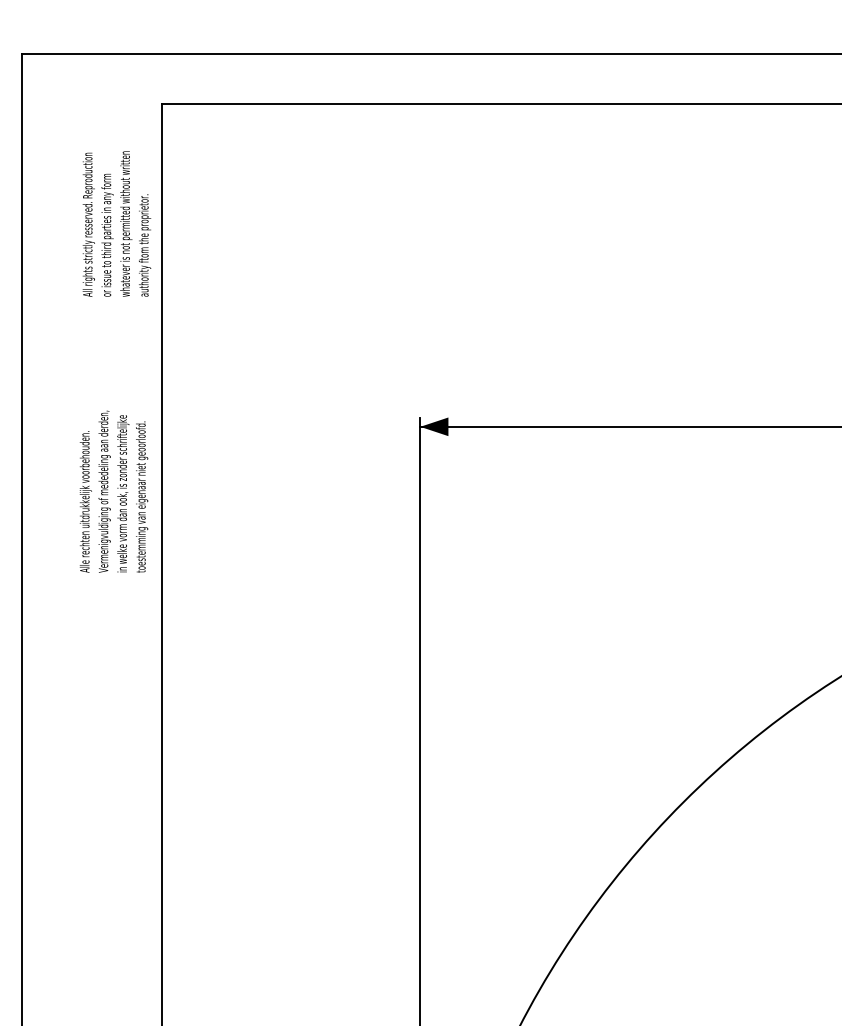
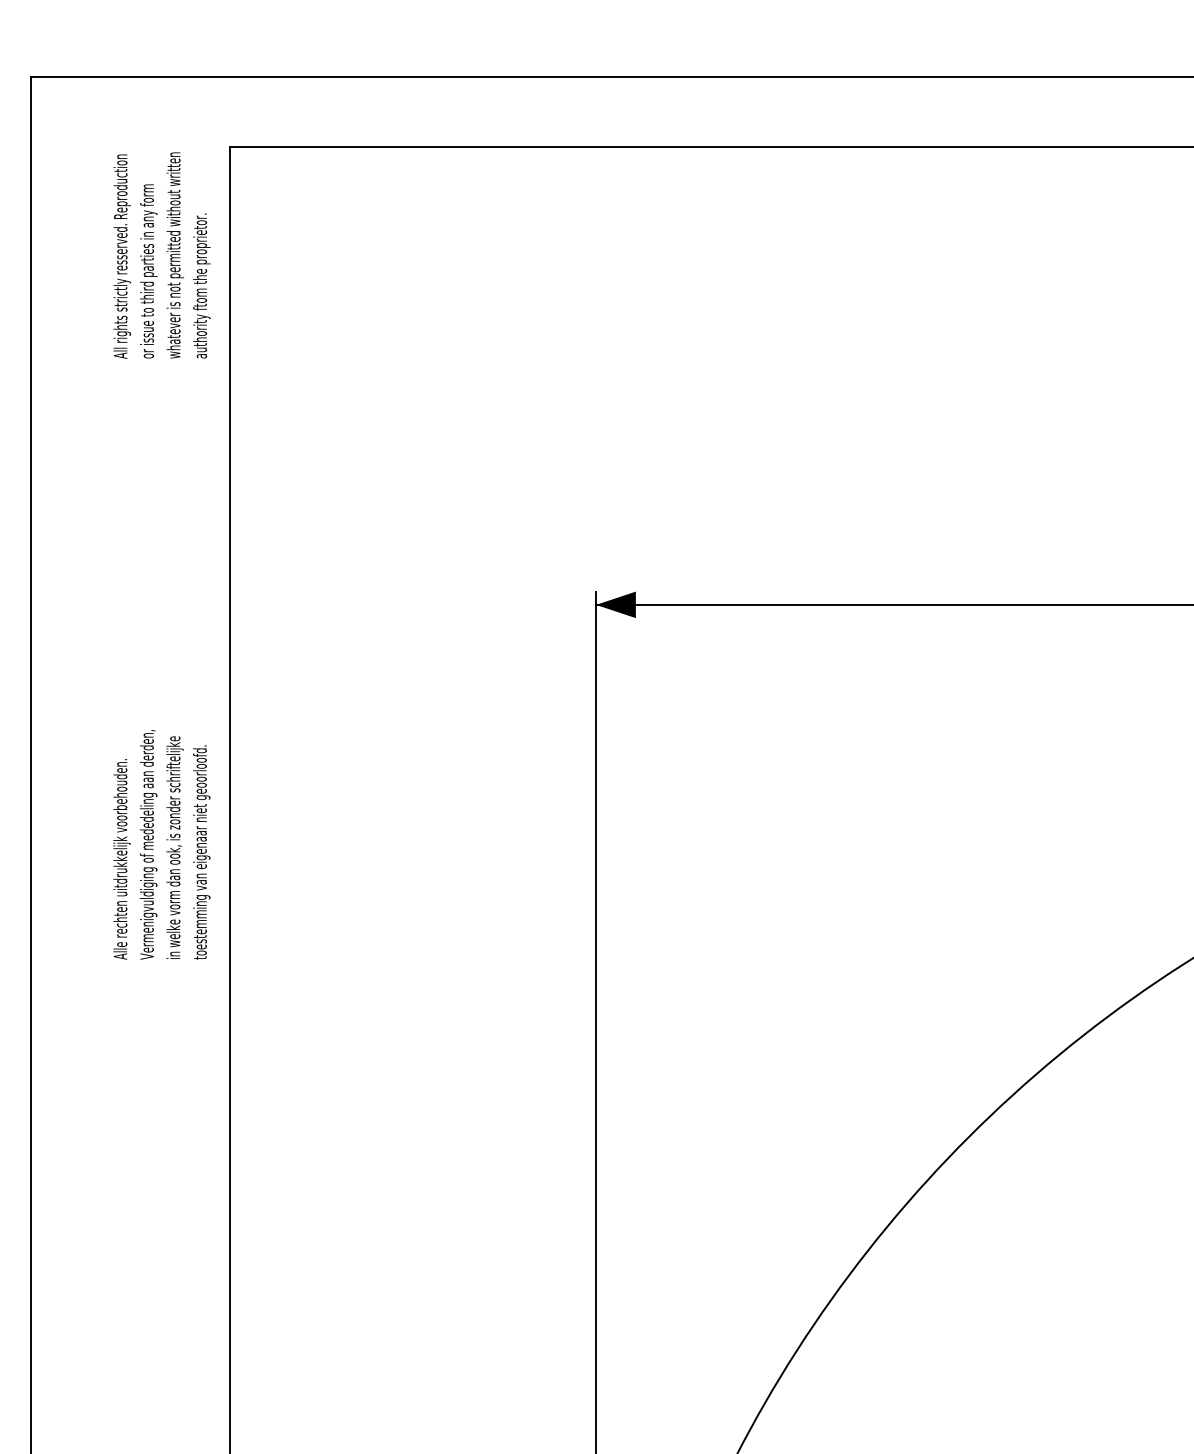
text: (116, 224) -> (161, 255), moved
text: (113, 491) -> (161, 844), moved

